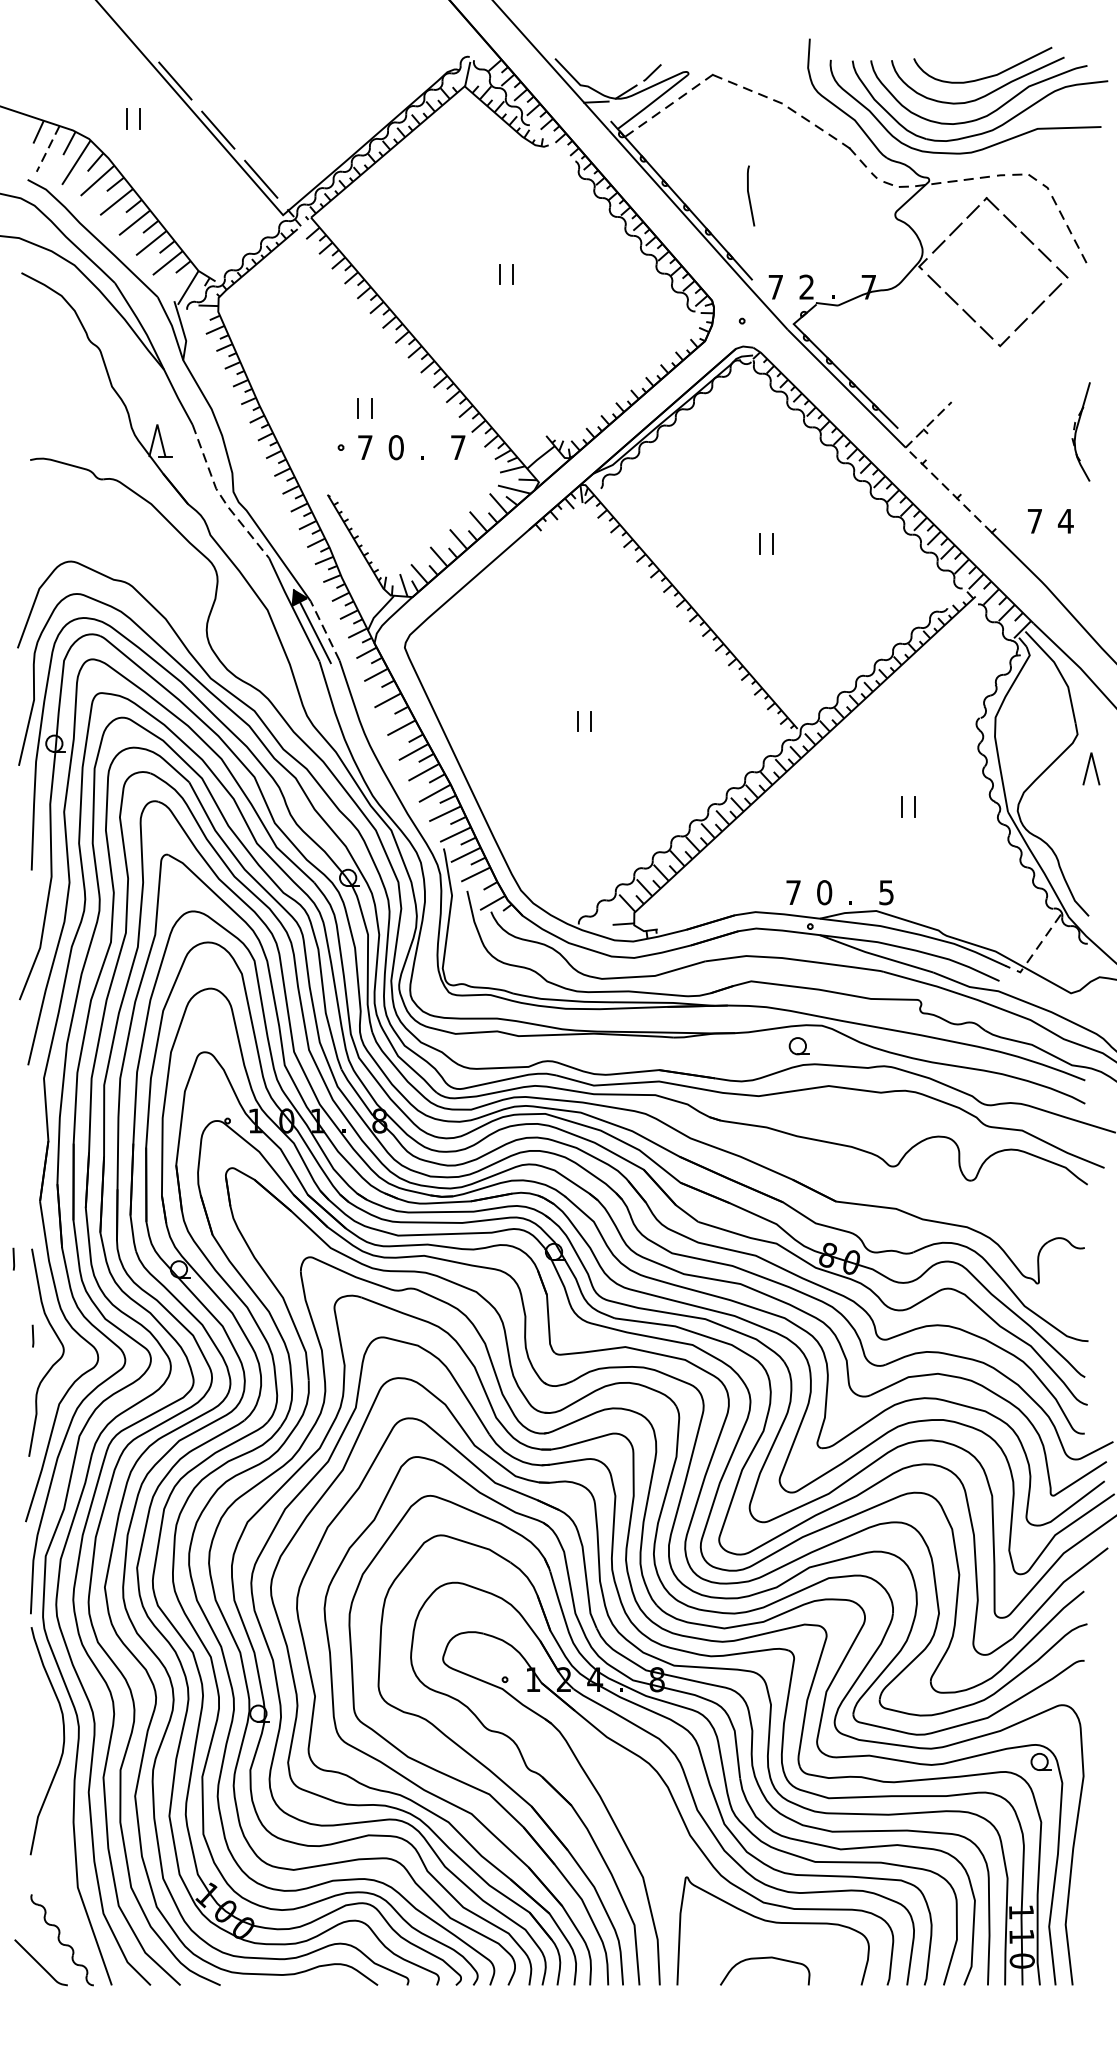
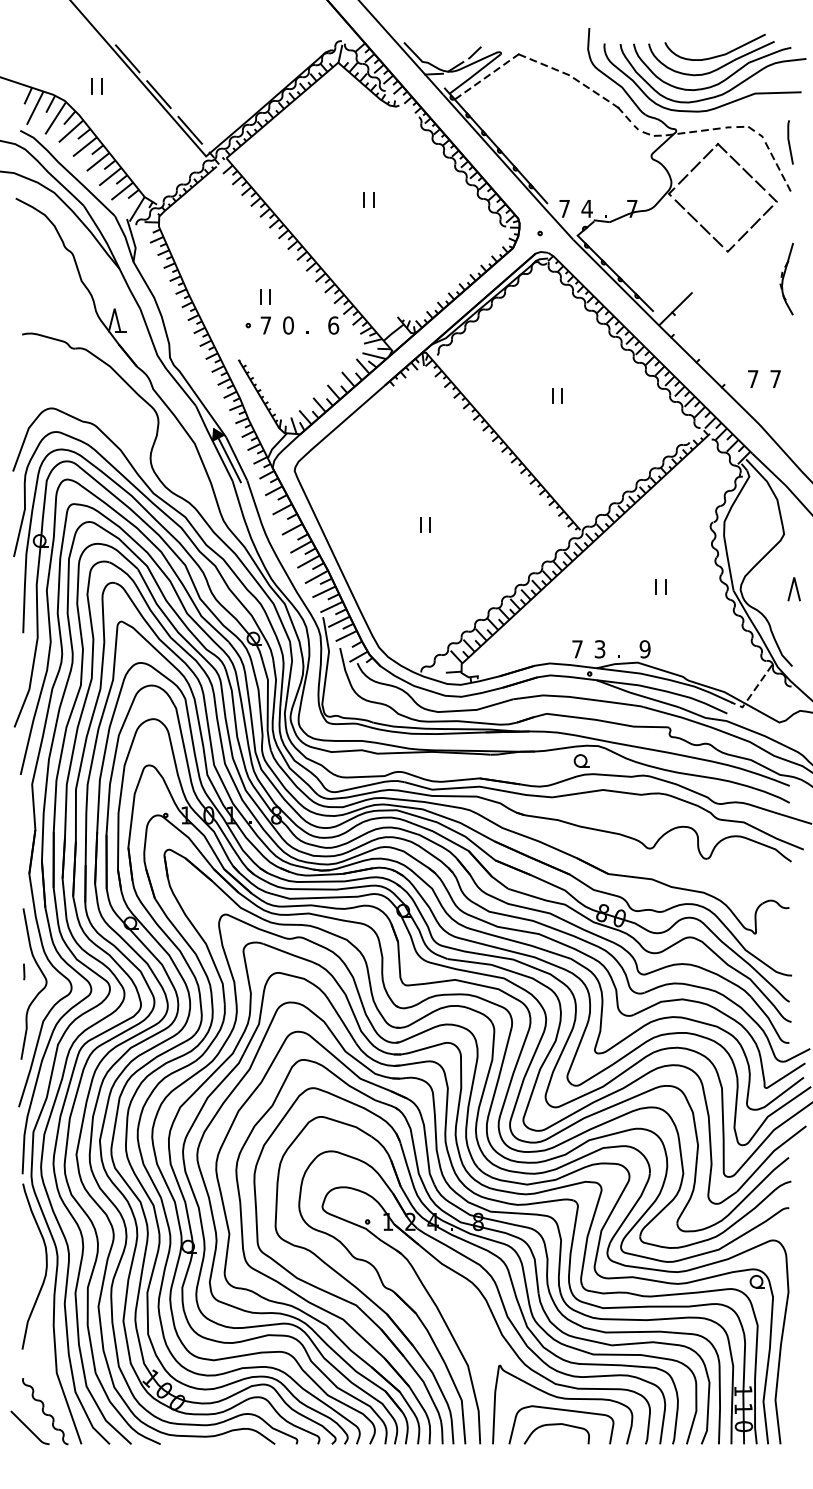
line: (48, 149) -> (35, 108), dashed -> solid
line: (749, 196) -> (789, 142), moved
text: (805, 286) -> (586, 208), 2 -> 4
part: (1080, 432) -> (786, 279), moved
text: (458, 447) -> (333, 325), 7 -> 6
line: (925, 466) -> (673, 339), dashed -> solid
line: (221, 497) -> (161, 361), dashed -> solid
text: (1065, 520) -> (775, 378), 4 -> 7
line: (324, 630) -> (236, 458), dashed -> solid
line: (1089, 769) -> (792, 589), moved
text: (823, 892) -> (599, 649), 0 -> 3
text: (885, 892) -> (644, 649), 5 -> 9
line: (14, 1258) -> (10, 915), removed
curve: (777, 1940) -> (565, 1411), added

